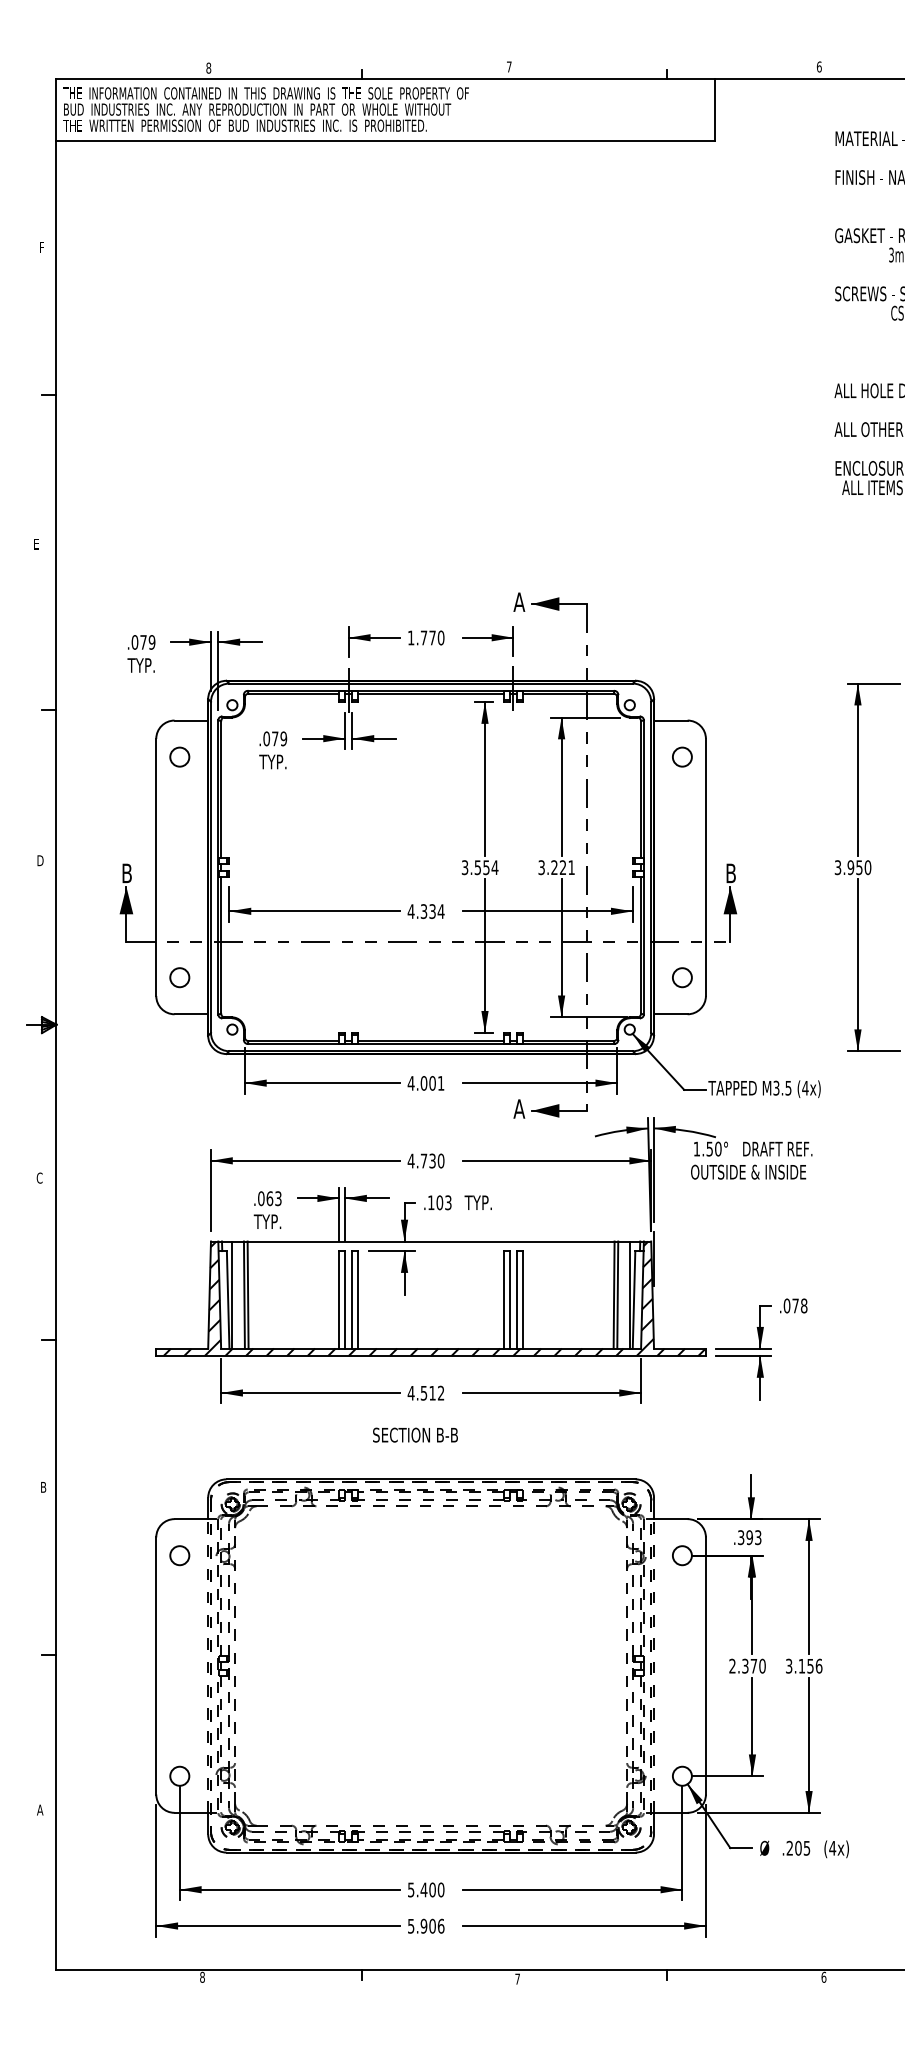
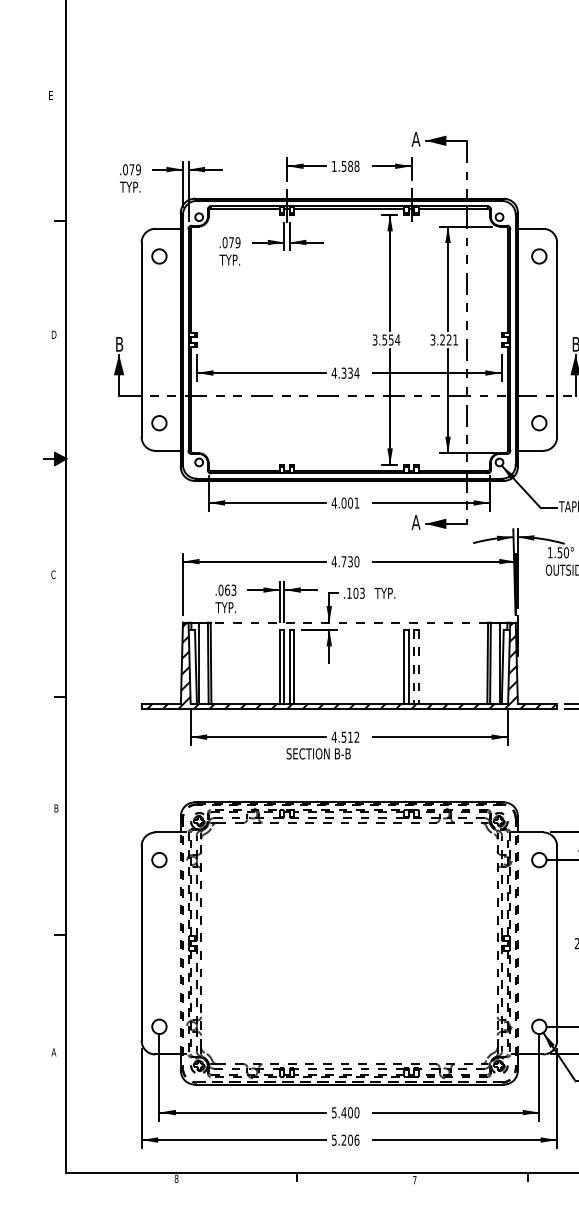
text: (432, 637) -> (350, 166), 1.770 -> 1.588
line: (430, 1241) -> (348, 622), solid -> dashed
line: (517, 1299) -> (414, 666), solid -> dashed
line: (523, 1299) -> (419, 666), solid -> dashed
text: (415, 1434) -> (318, 753), moved
text: (423, 1926) -> (343, 1140), 5.906 -> 5.206

